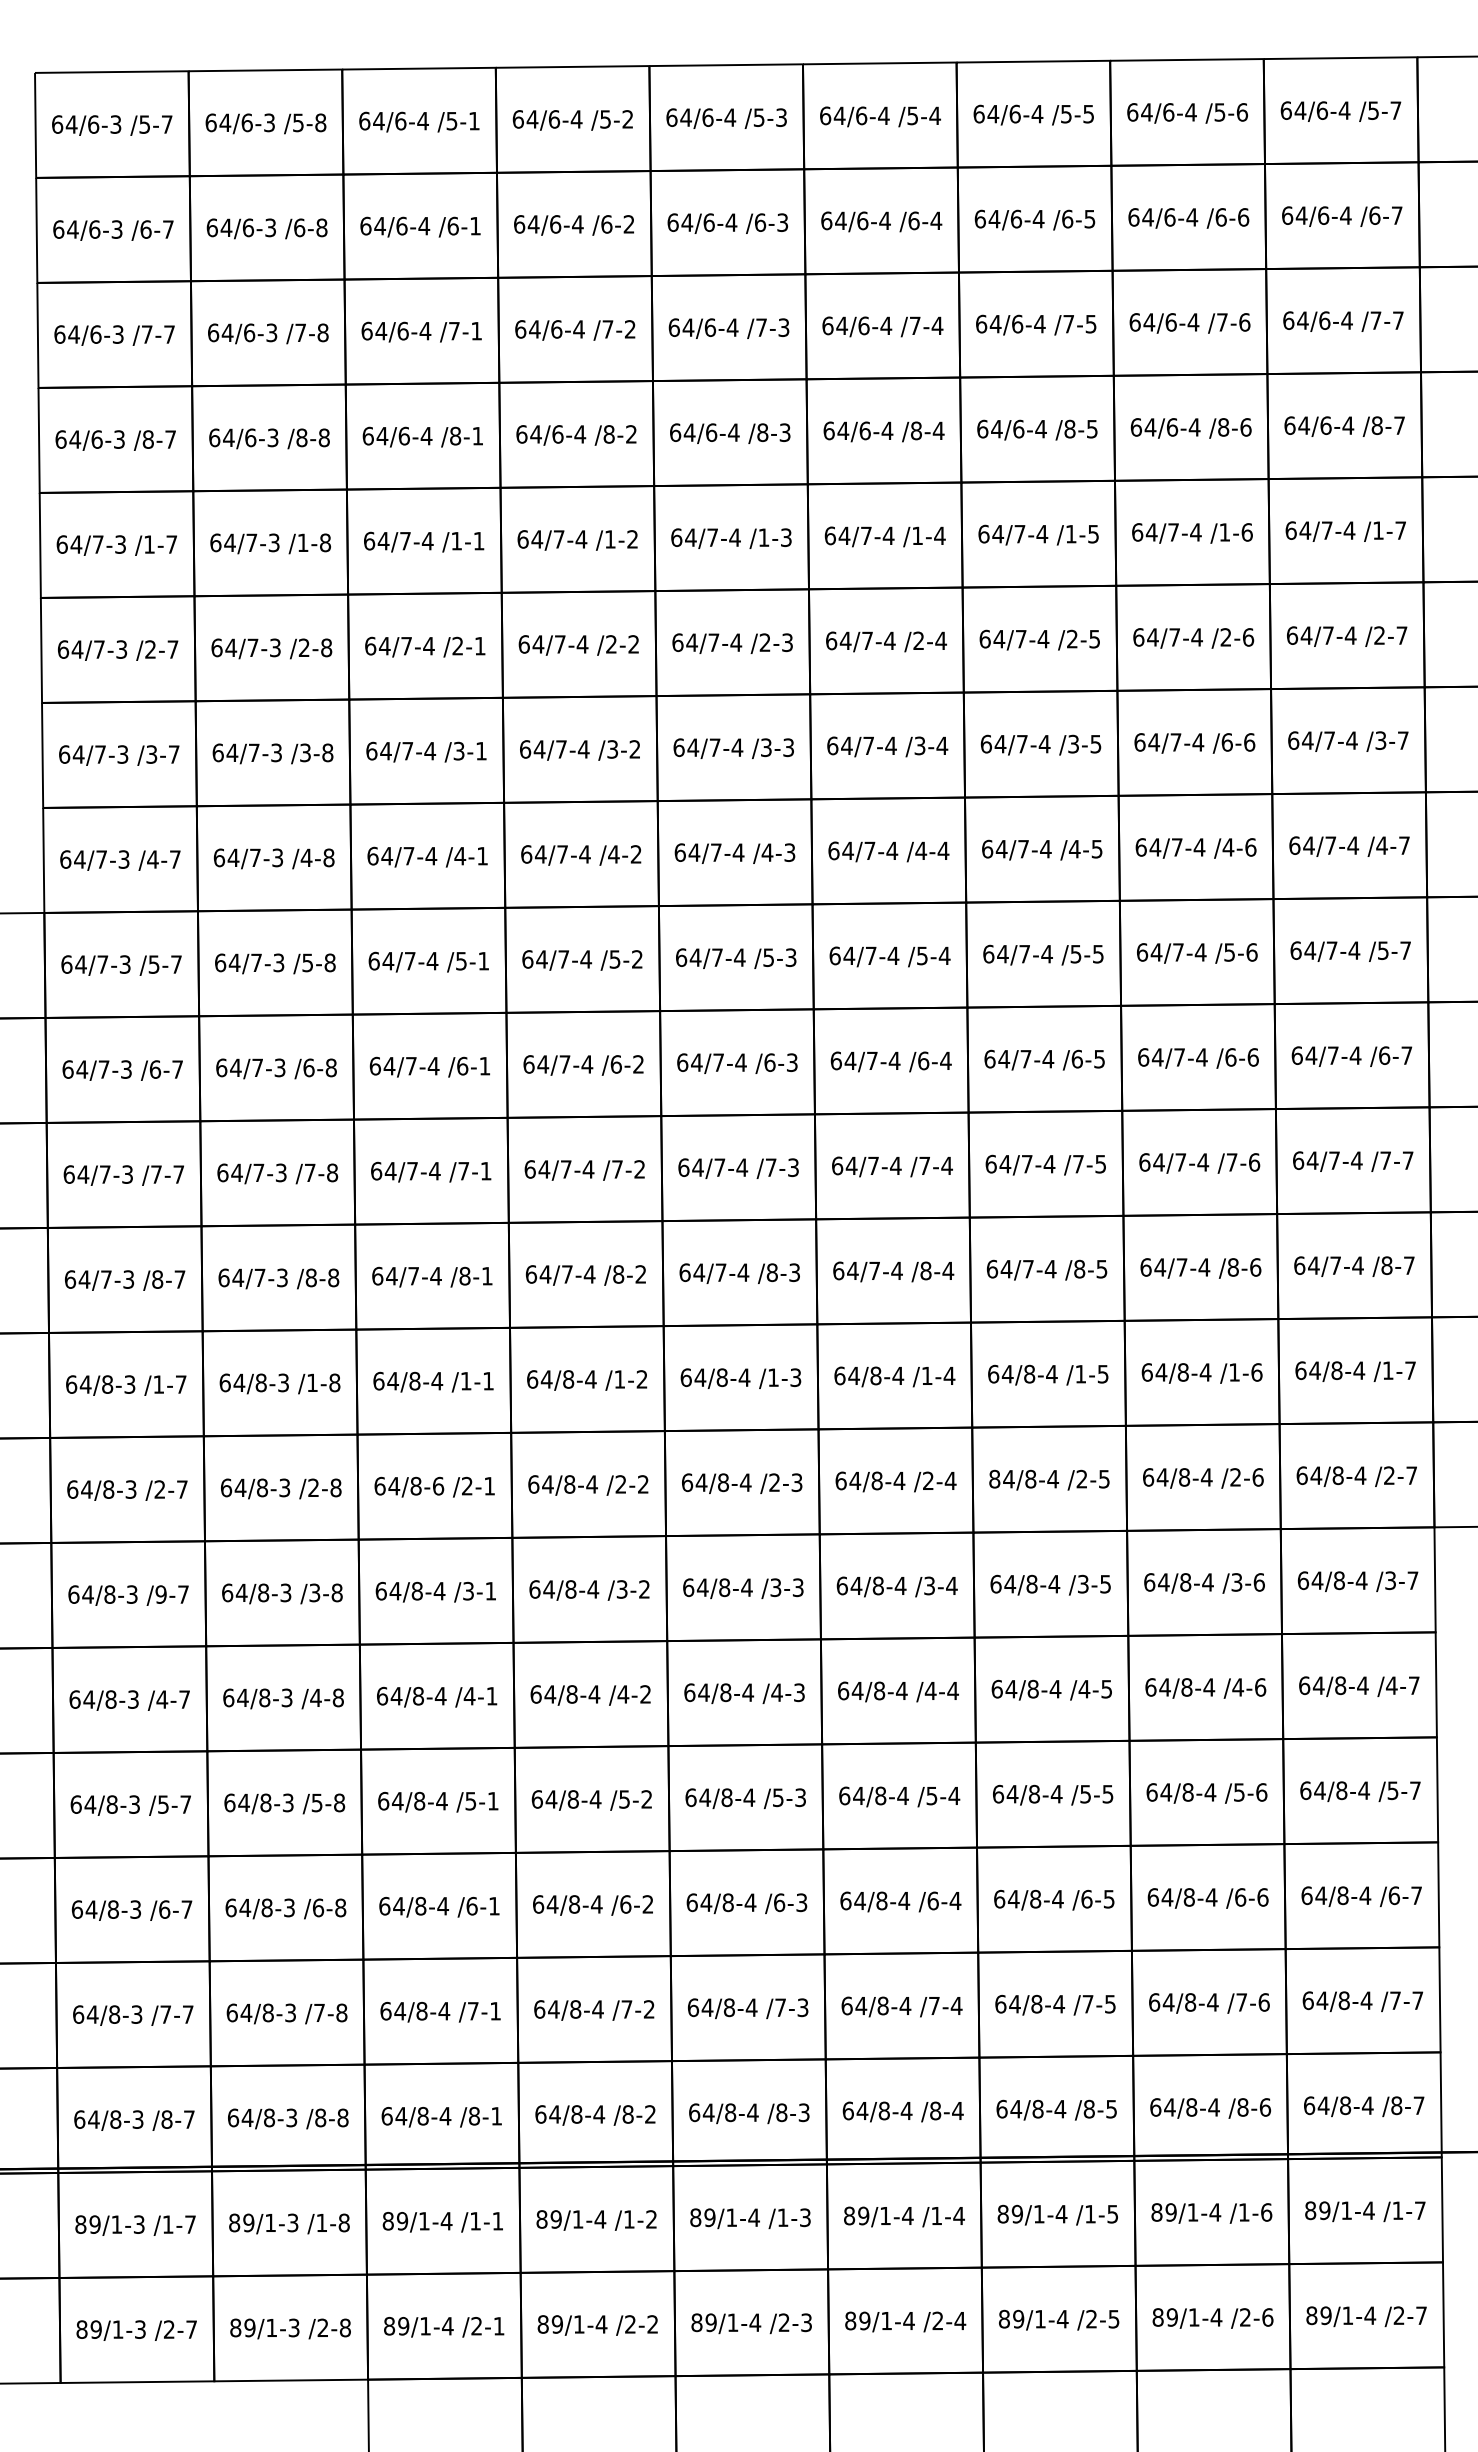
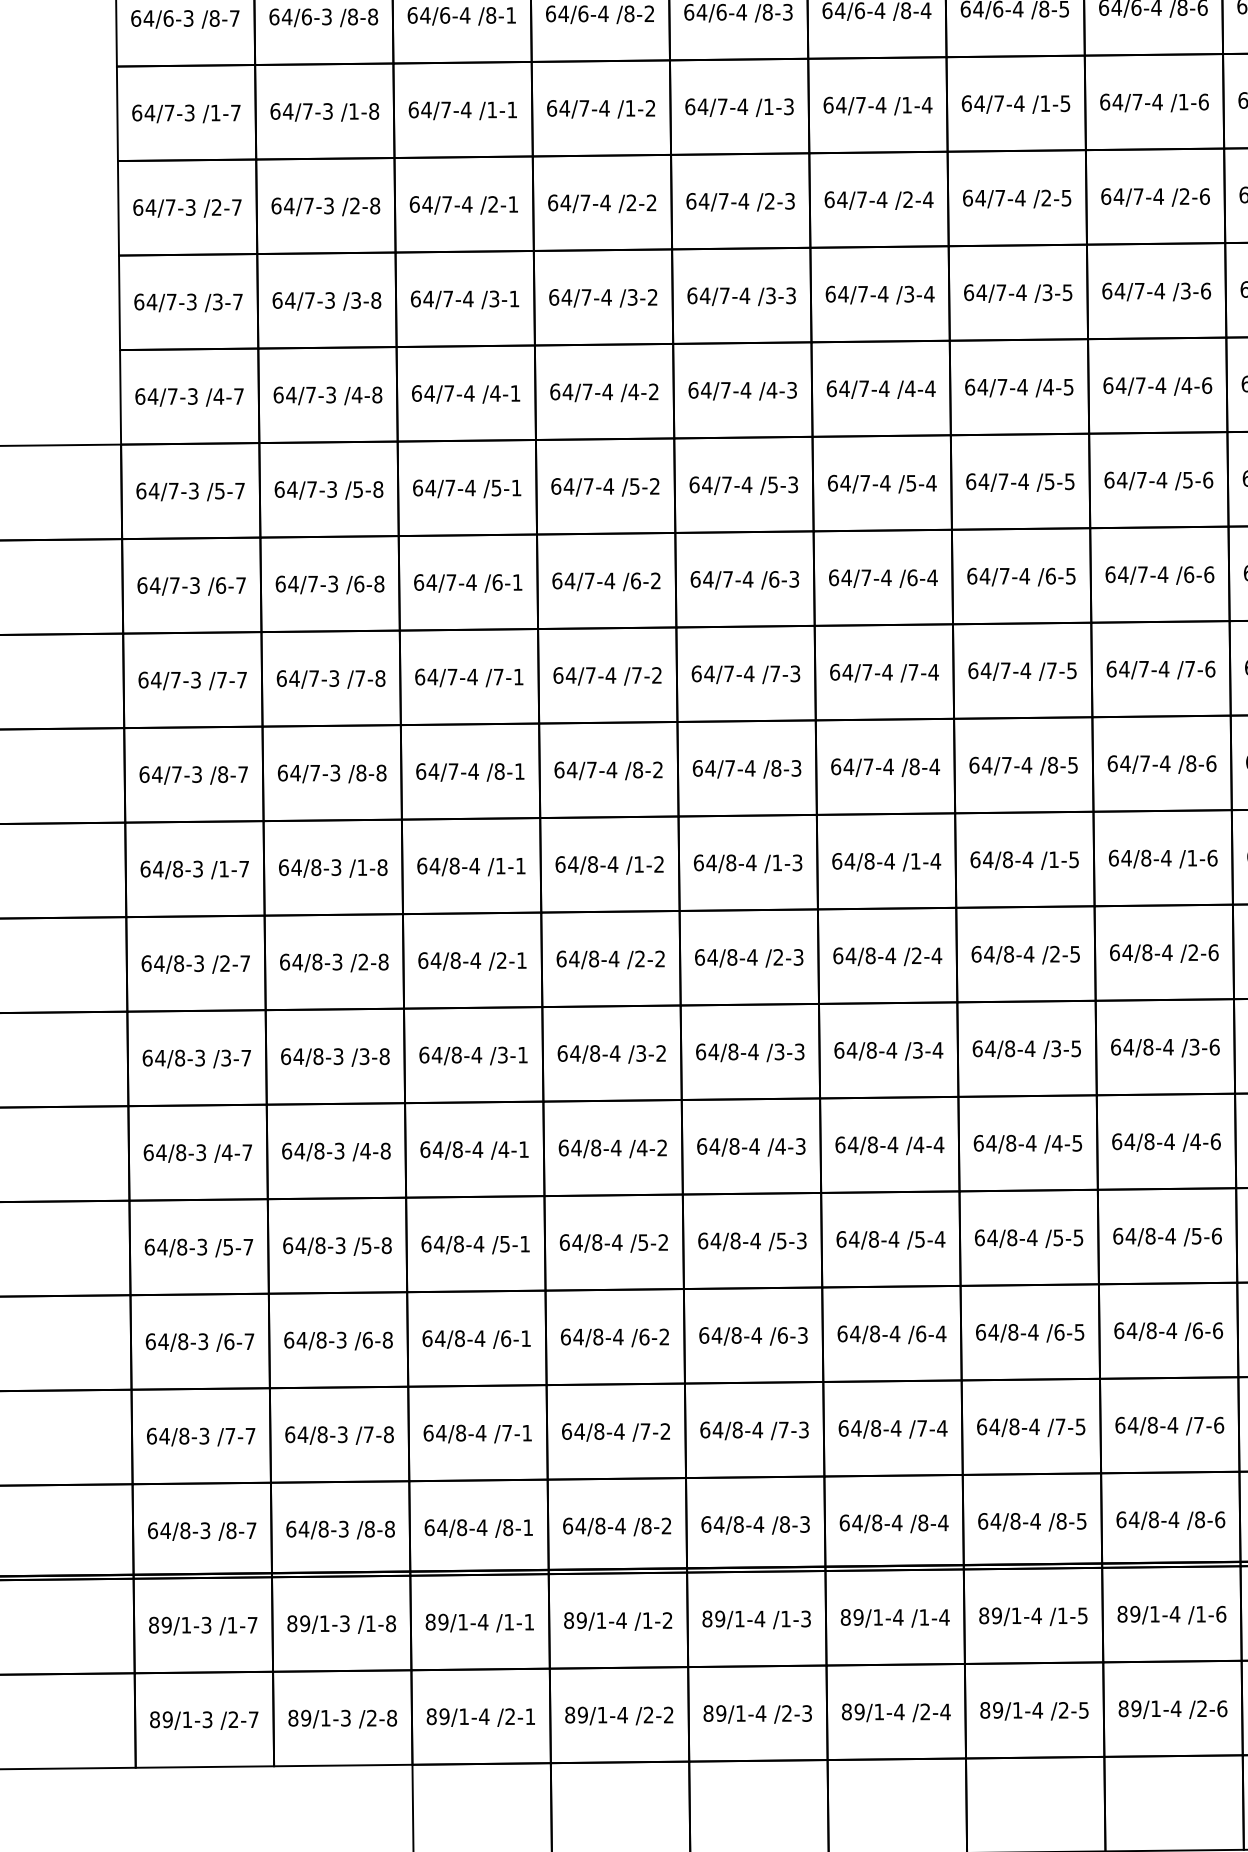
text: (1226, 742) -> (1185, 291), /6-6 -> /3-6
text: (994, 1478) -> (976, 953), 84/8-4 -> 64/8-4
text: (438, 1485) -> (475, 959), 64/8-6 -> 64/8-4
text: (160, 1594) -> (225, 1058), /9-7 -> /3-7

